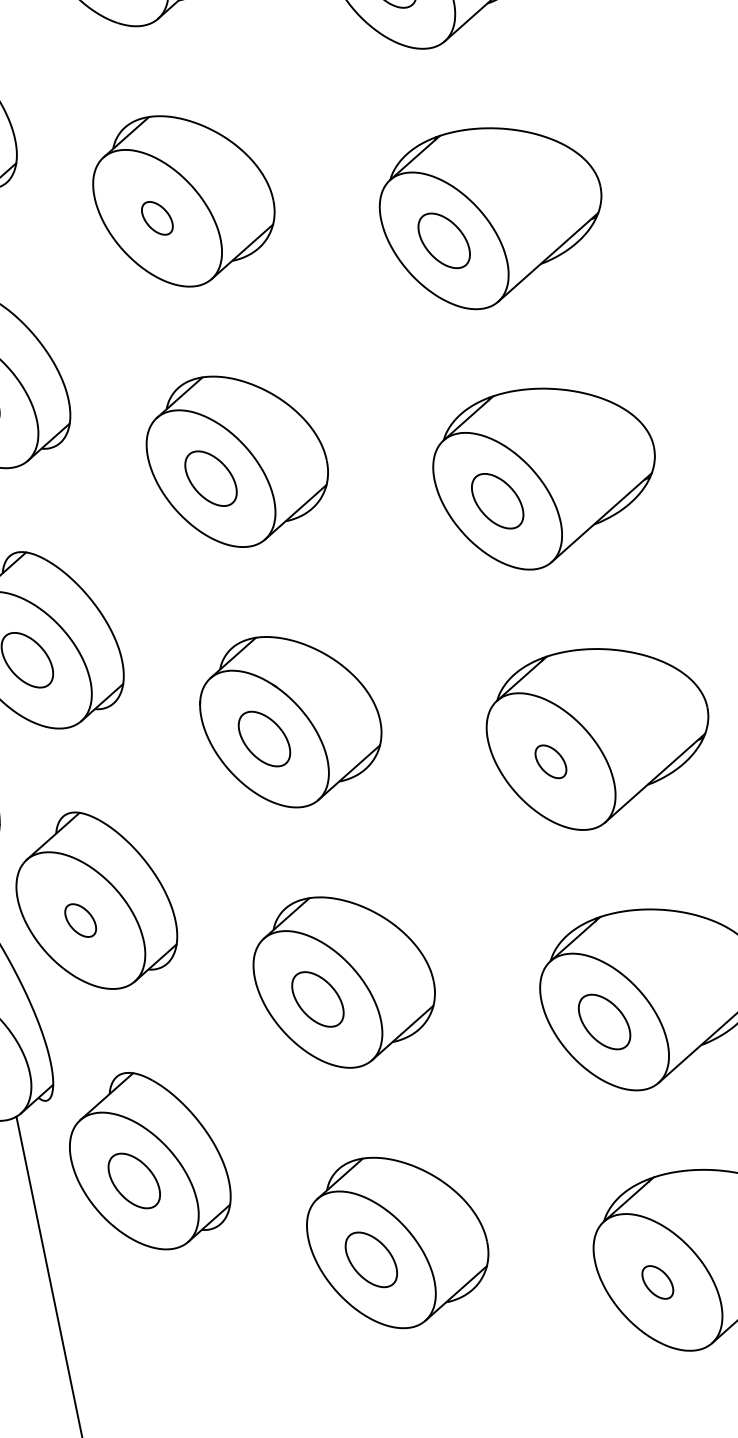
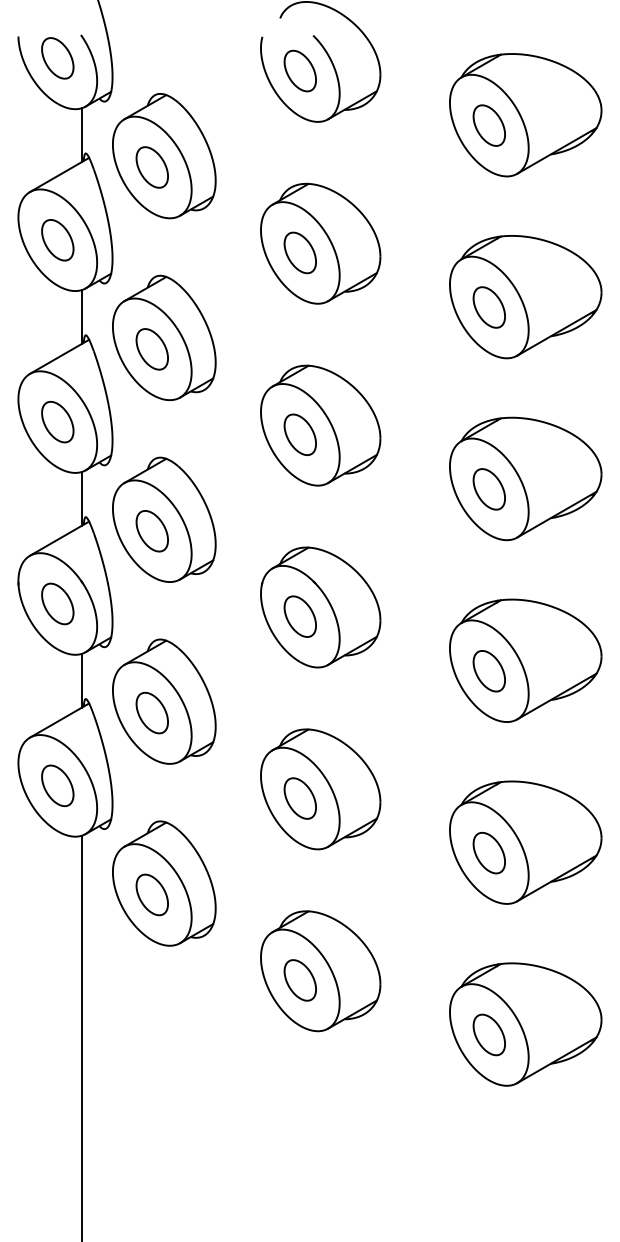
part: (156, 217) -> (299, 252), size x1.67
part: (550, 762) -> (488, 671), size x1.67
part: (79, 919) -> (151, 712), size x1.67
part: (656, 1281) -> (488, 1034), size x1.67

